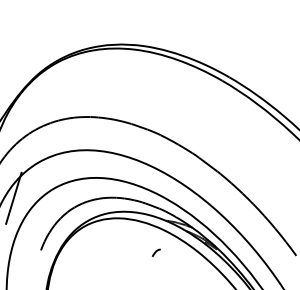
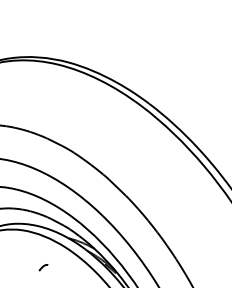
curve: (156, 252) -> (43, 267), moved

